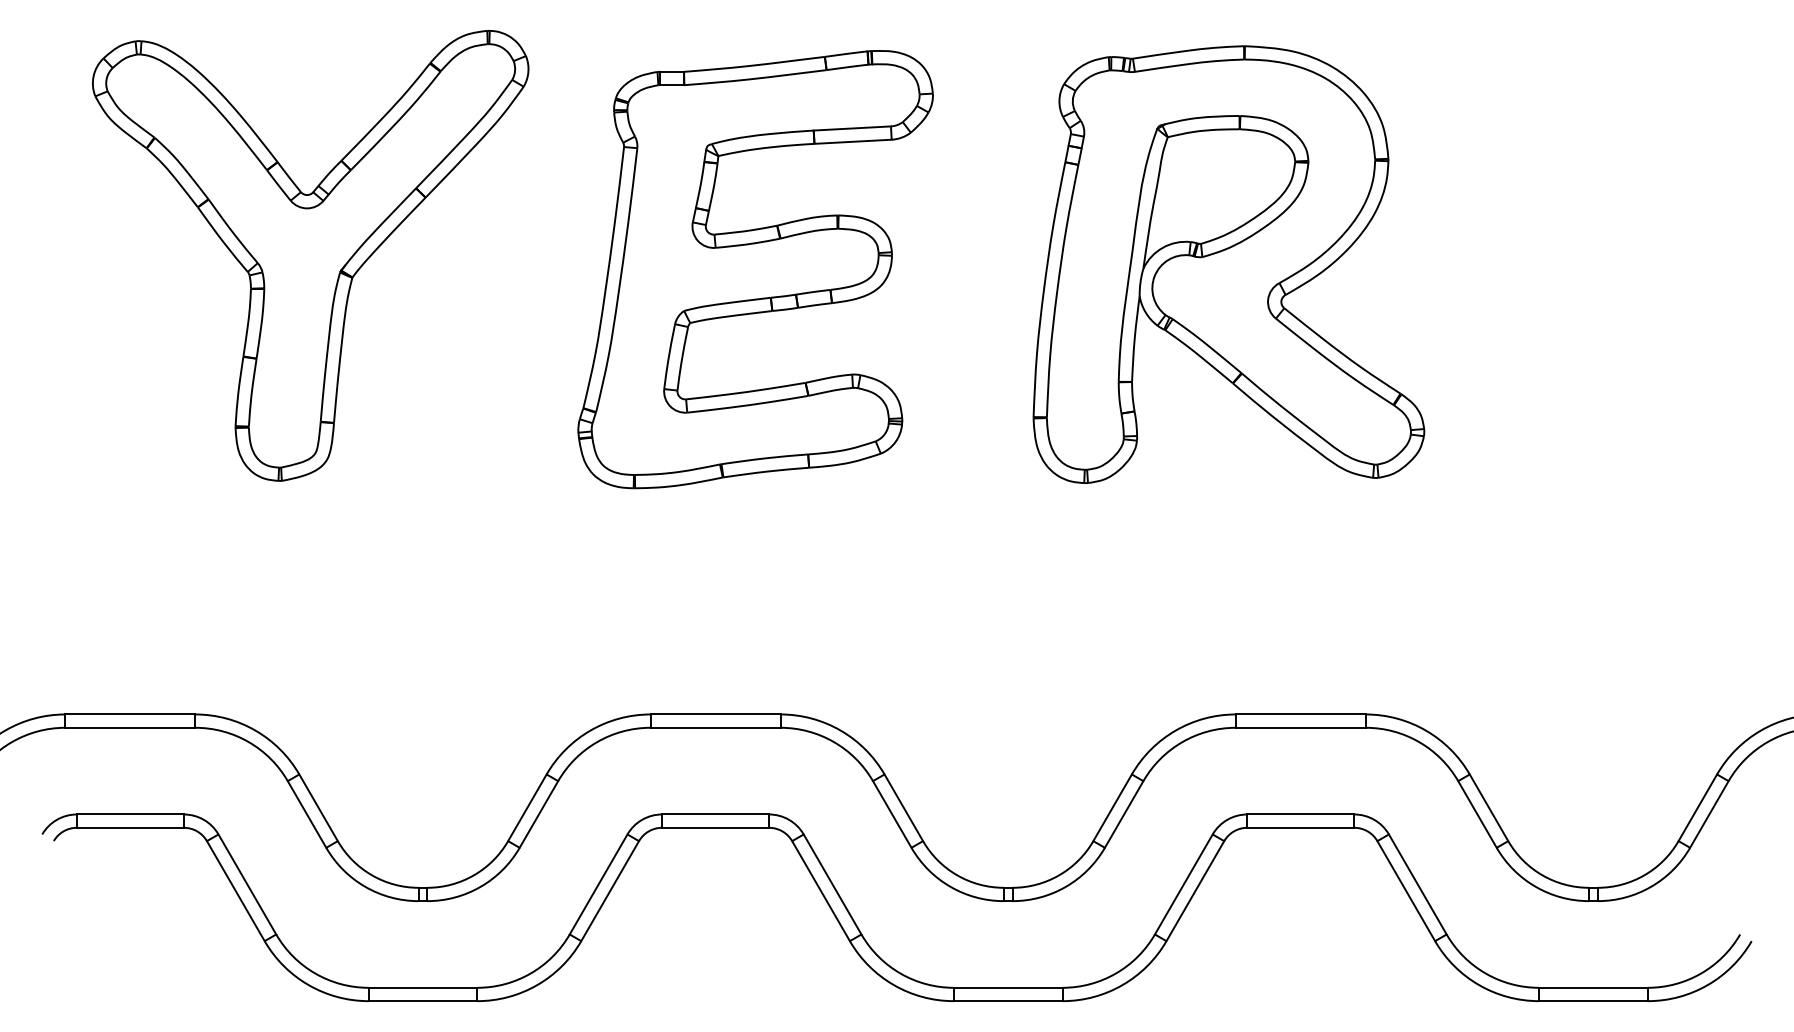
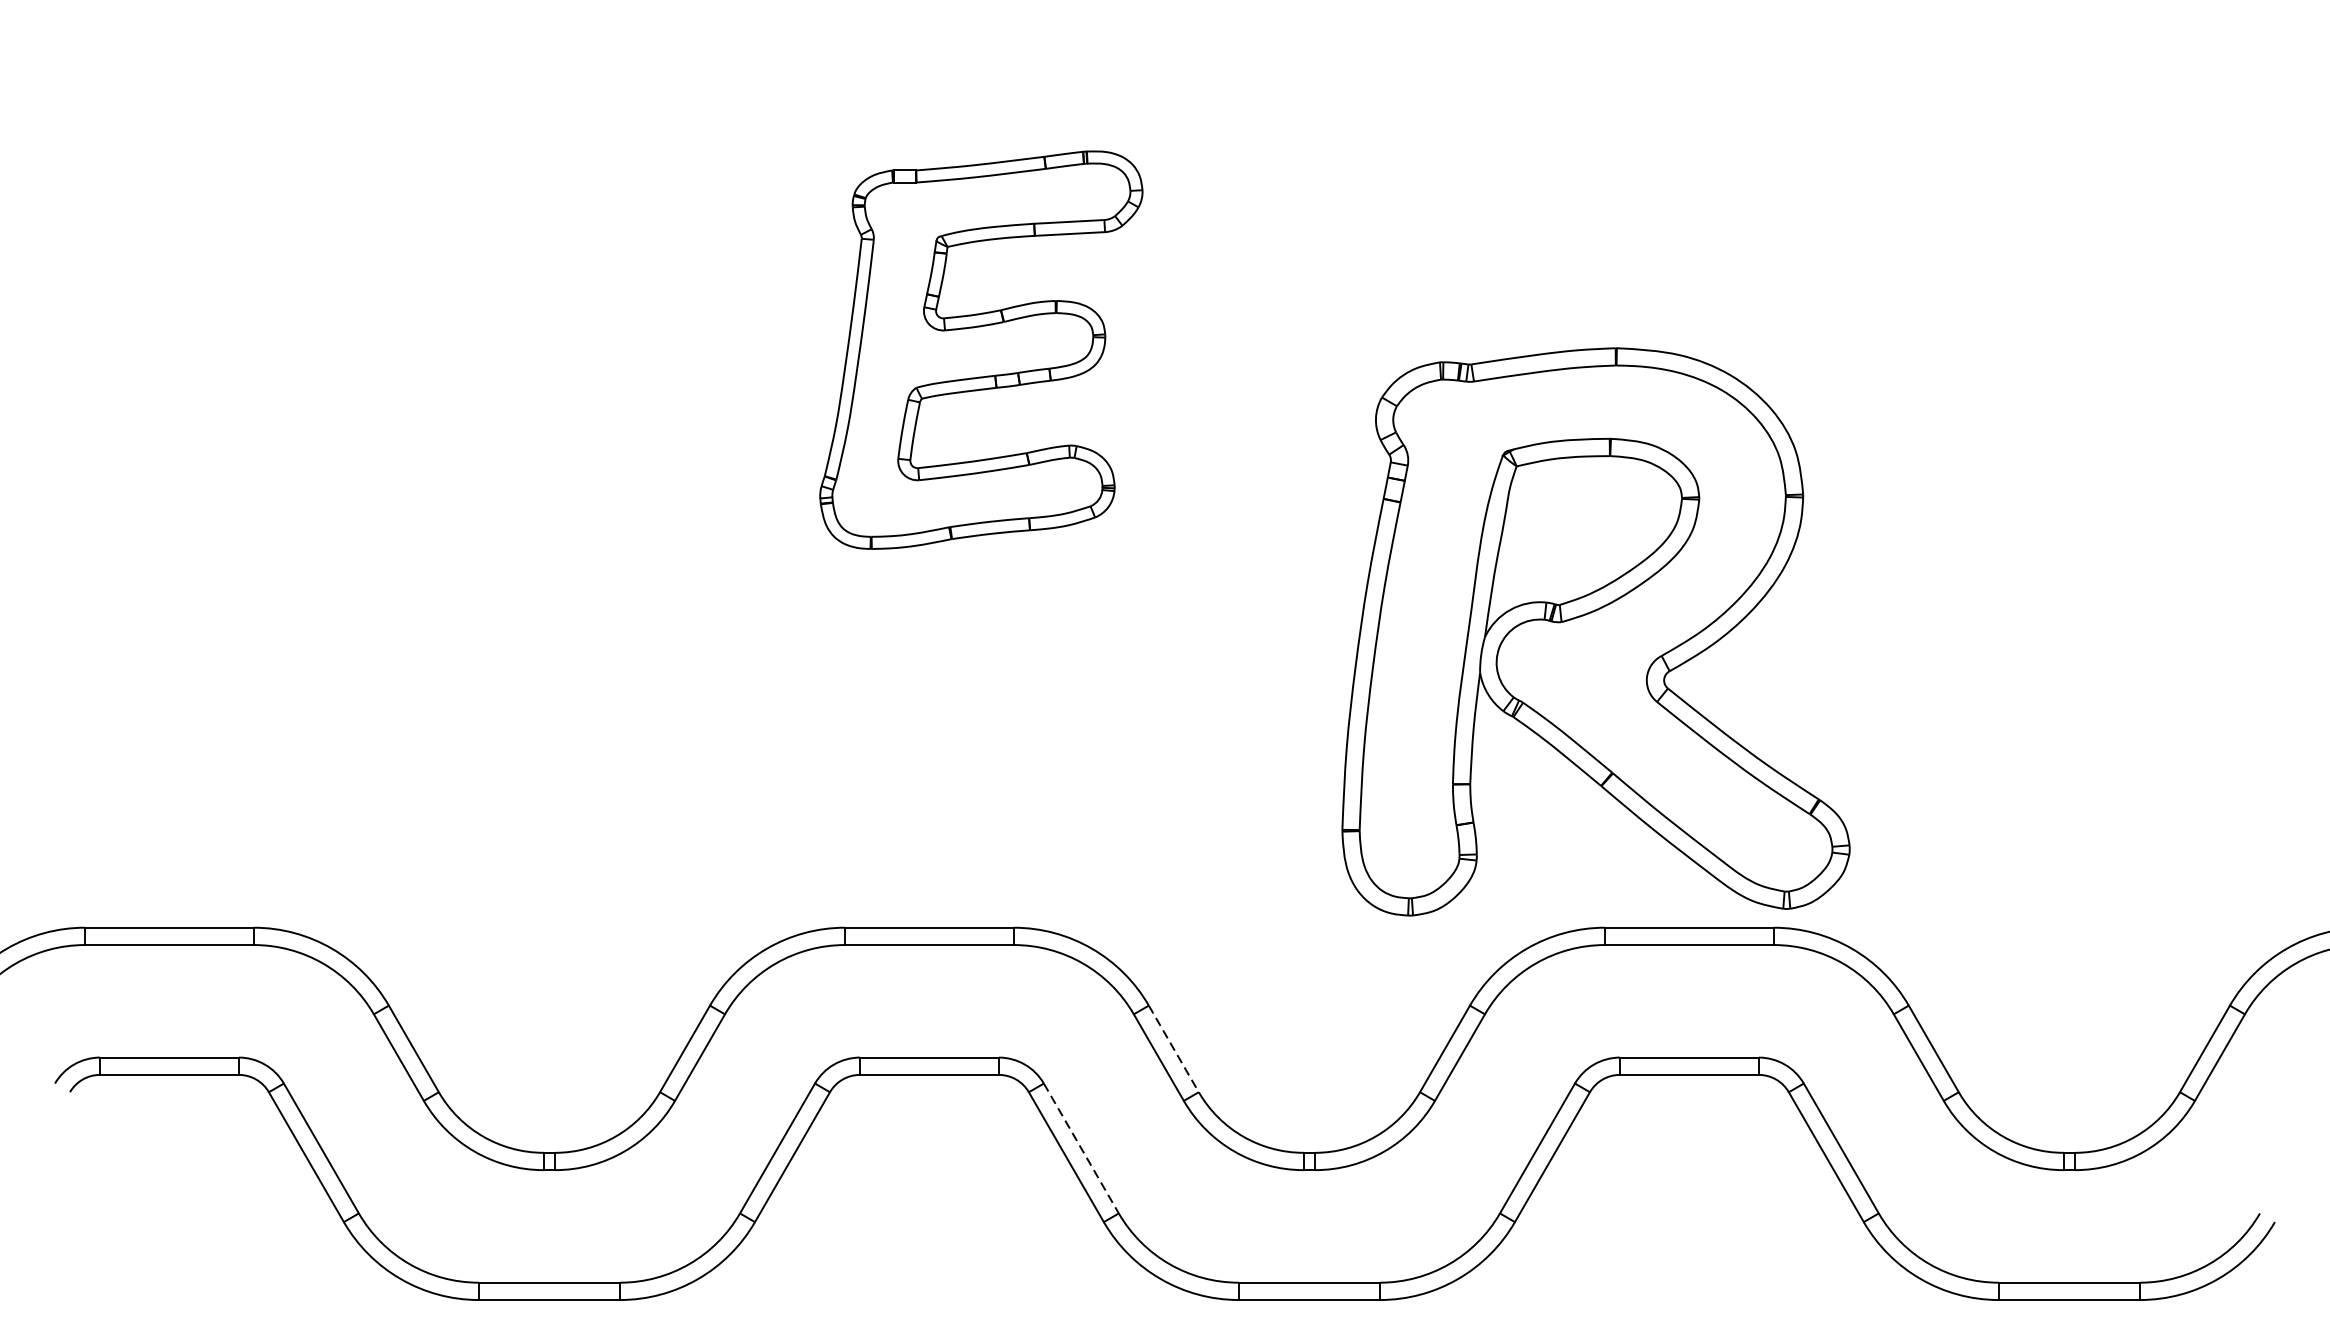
part: (310, 255) -> (403, 331), removed
part: (1228, 264) -> (1595, 631), moved
part: (755, 269) -> (981, 349), size x0.7
line: (904, 808) -> (1174, 1049), solid -> dashed
line: (832, 884) -> (1081, 1148), solid -> dashed

